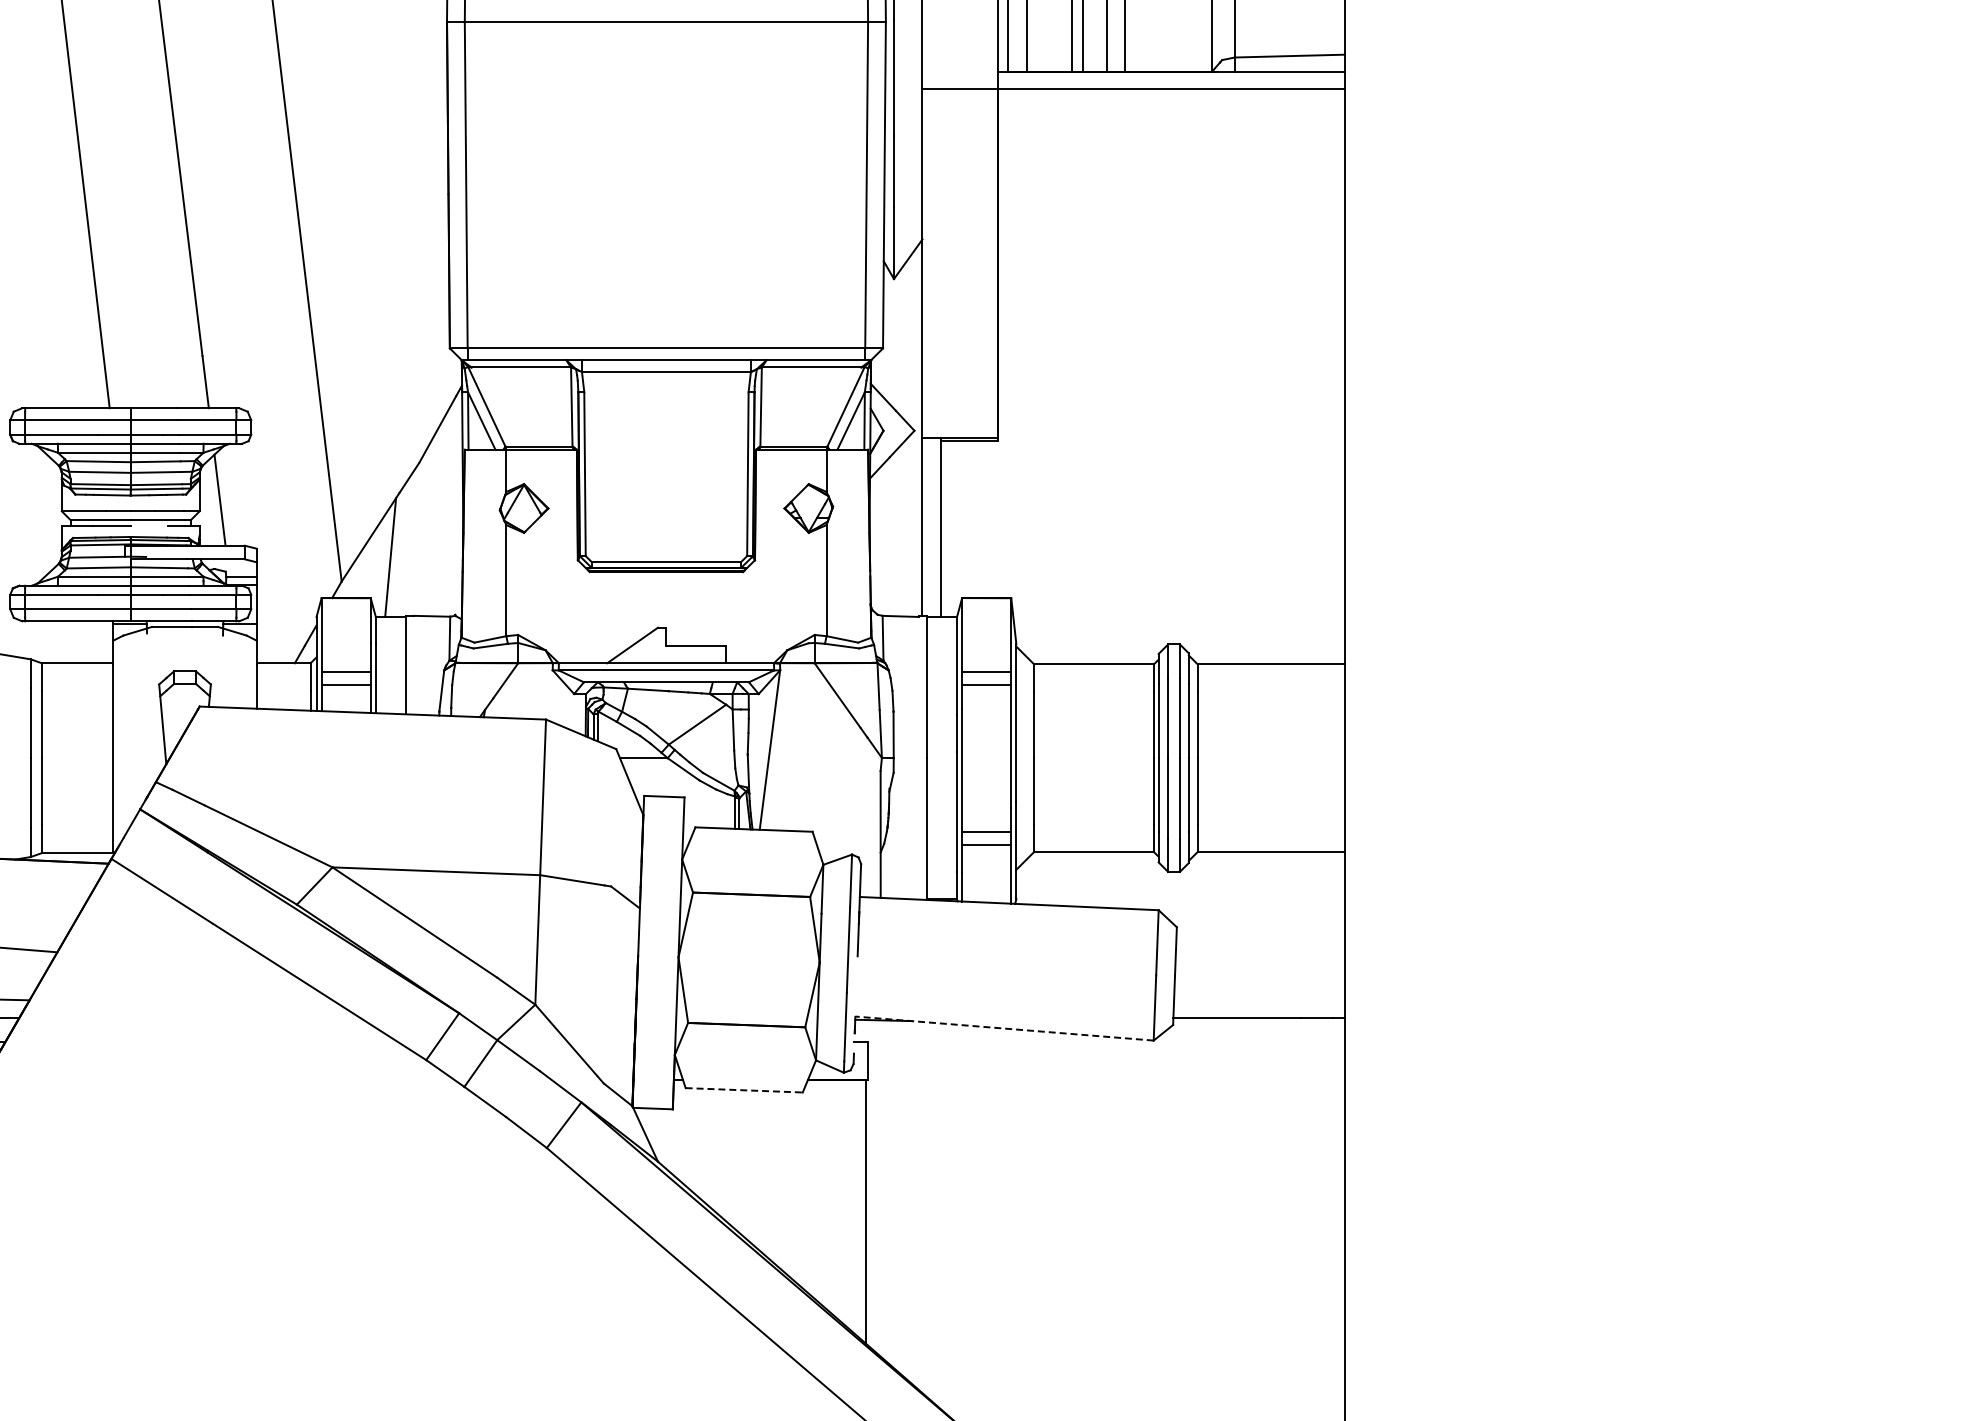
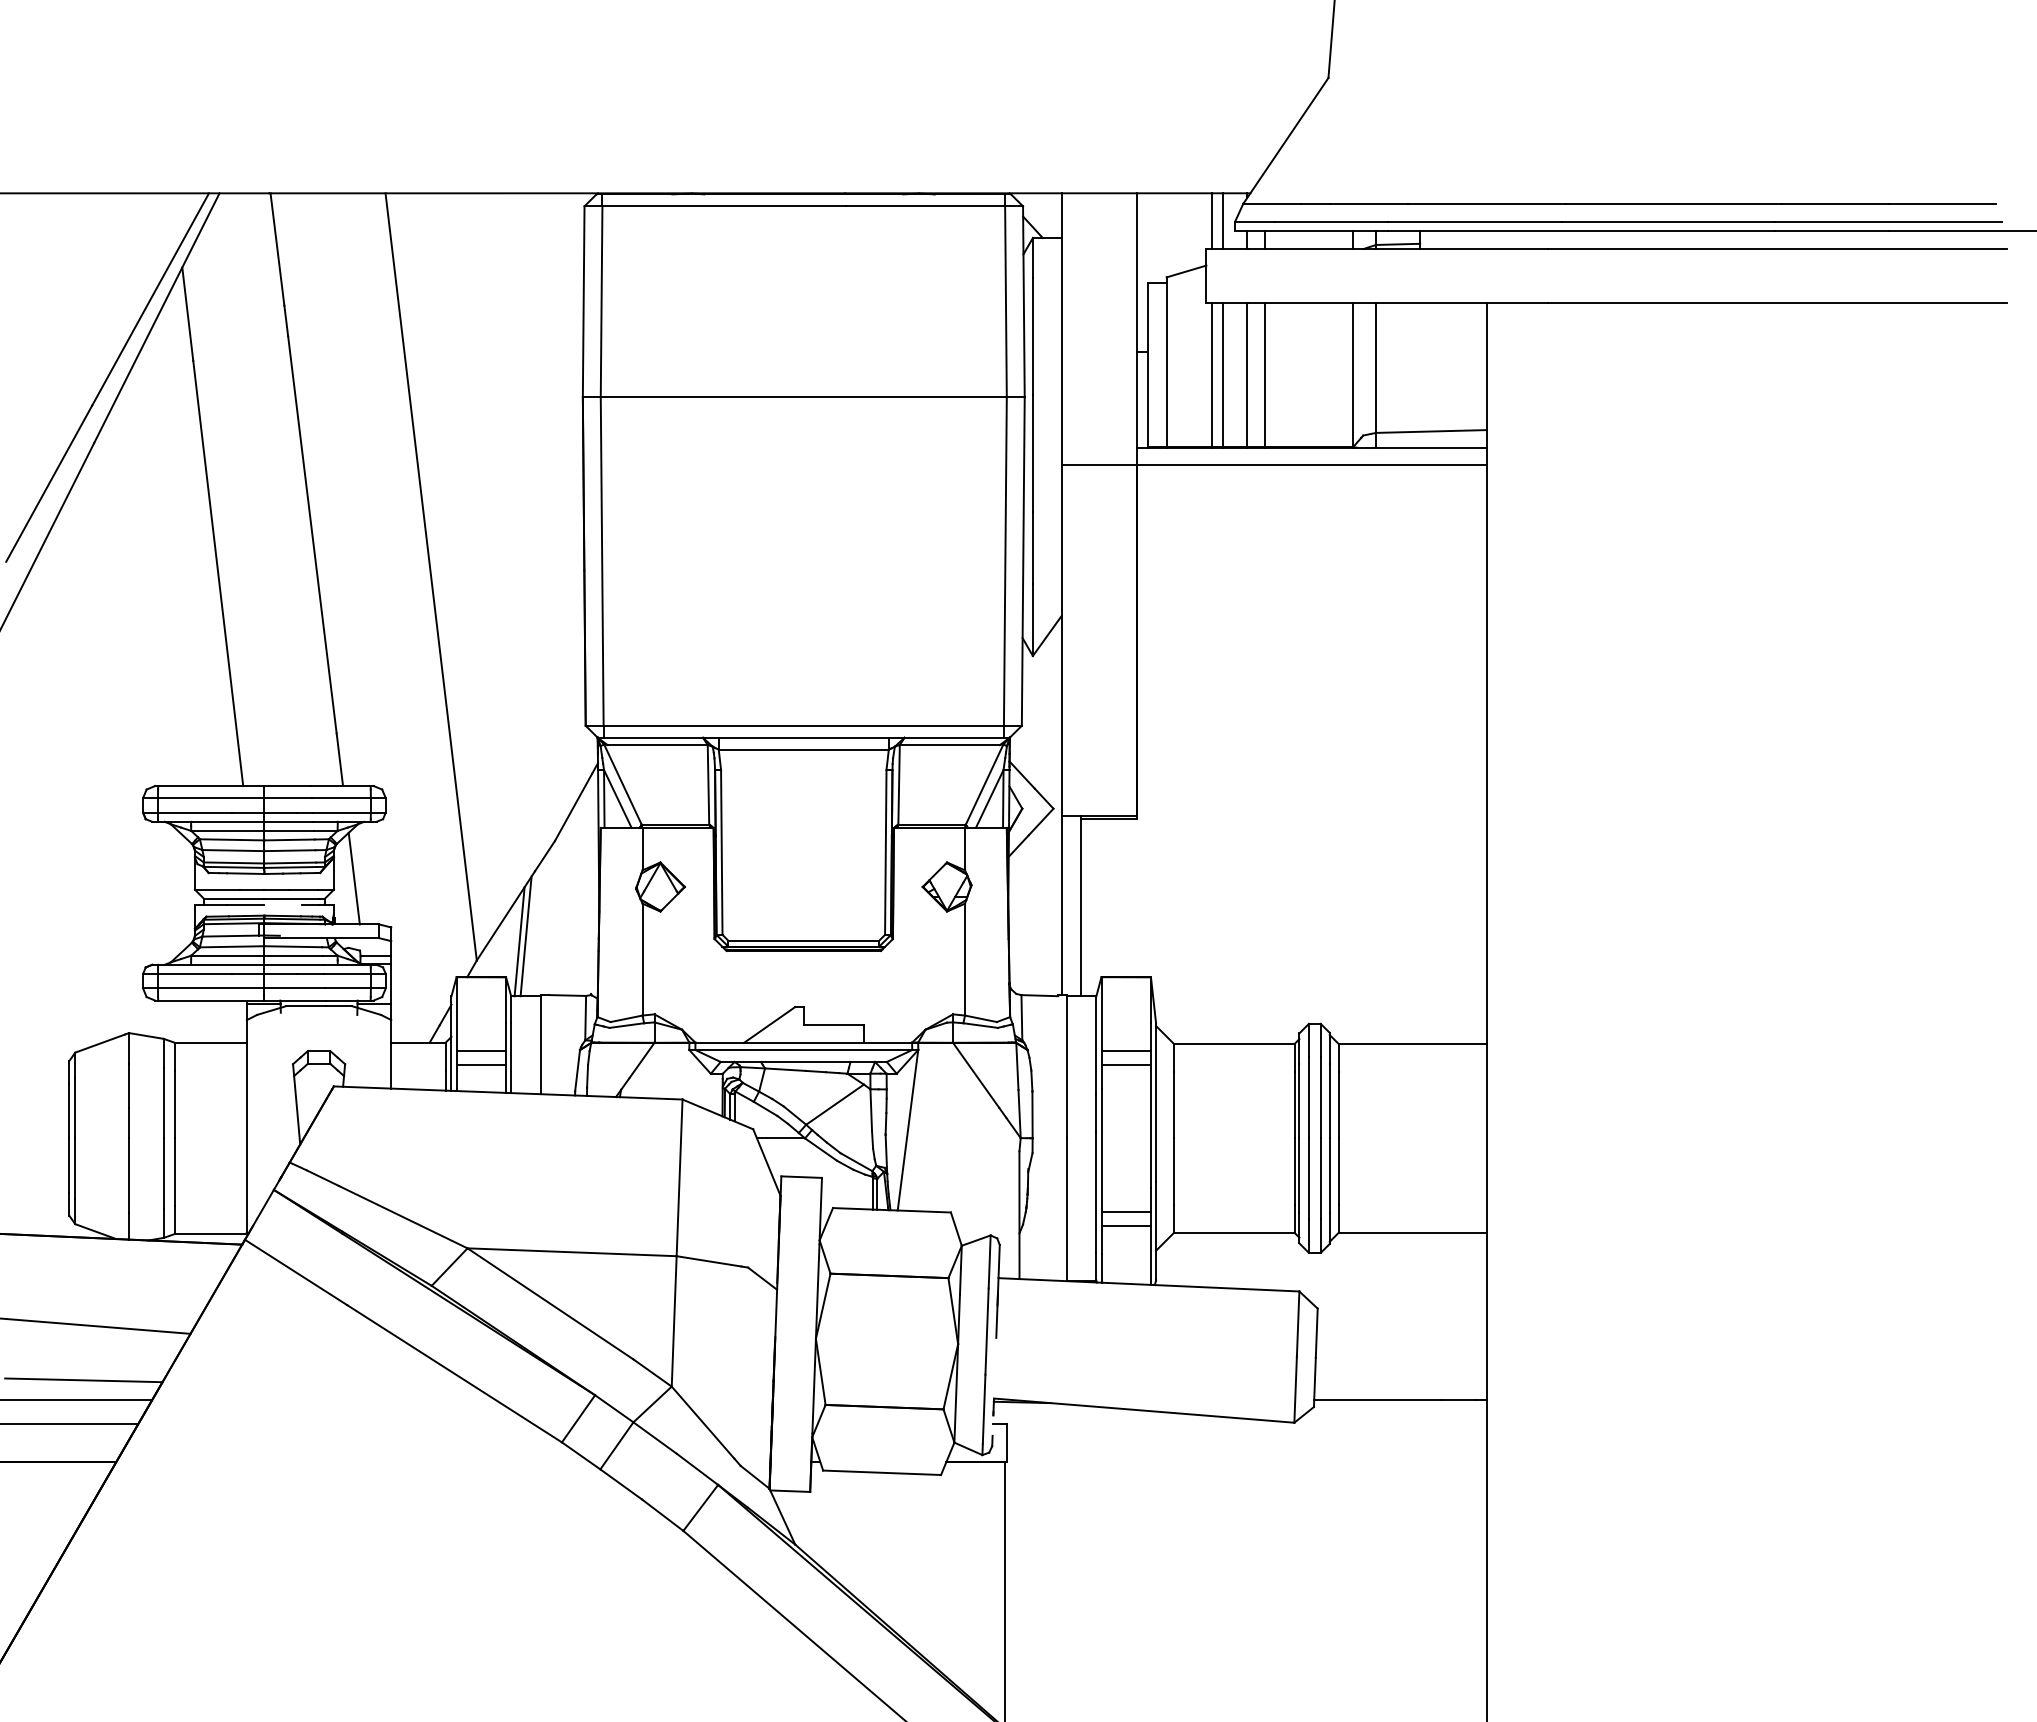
line: (384, 562) -> (519, 941), added
line: (1004, 1028) -> (1144, 1410), dashed -> solid
line: (744, 1090) -> (882, 1472), dashed -> solid

